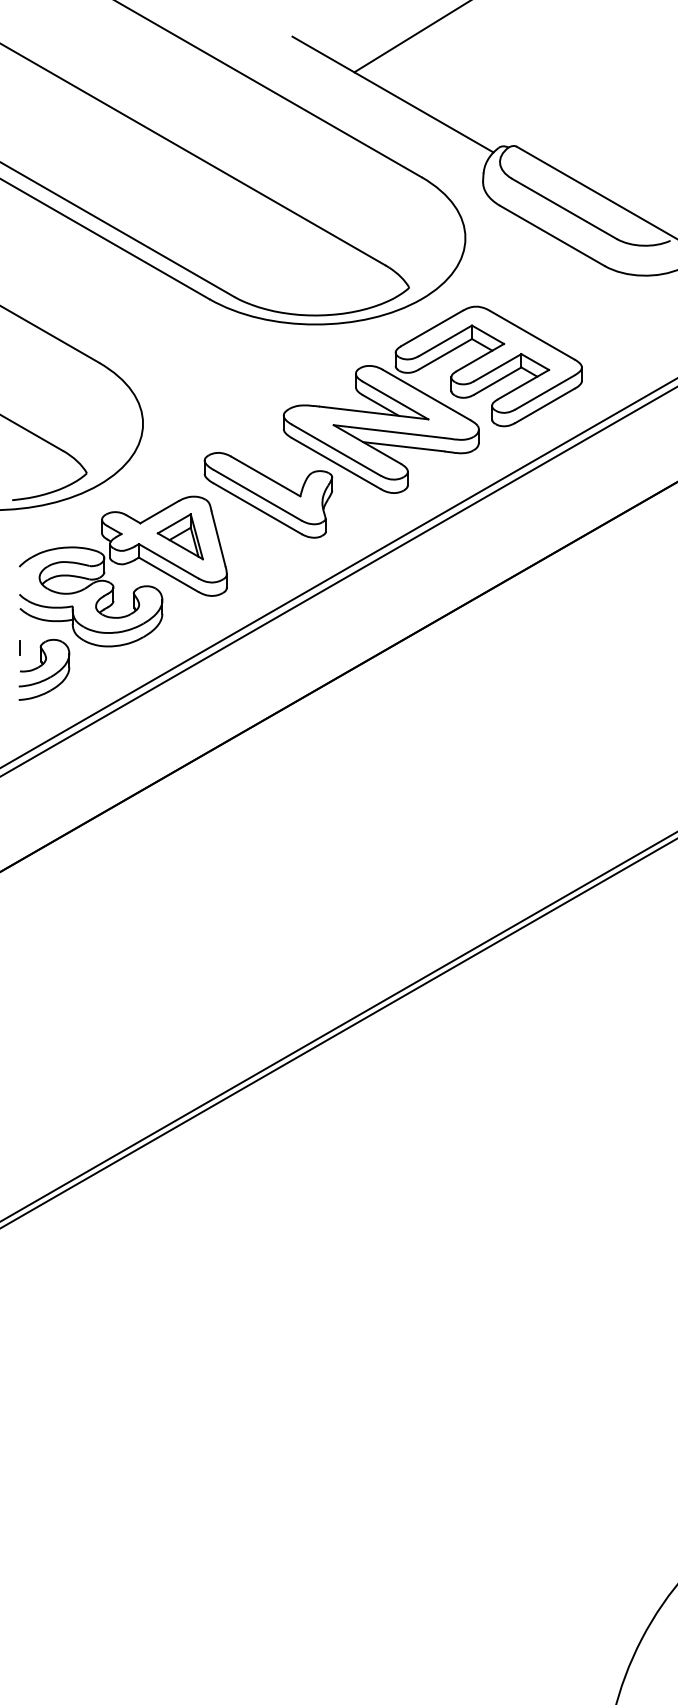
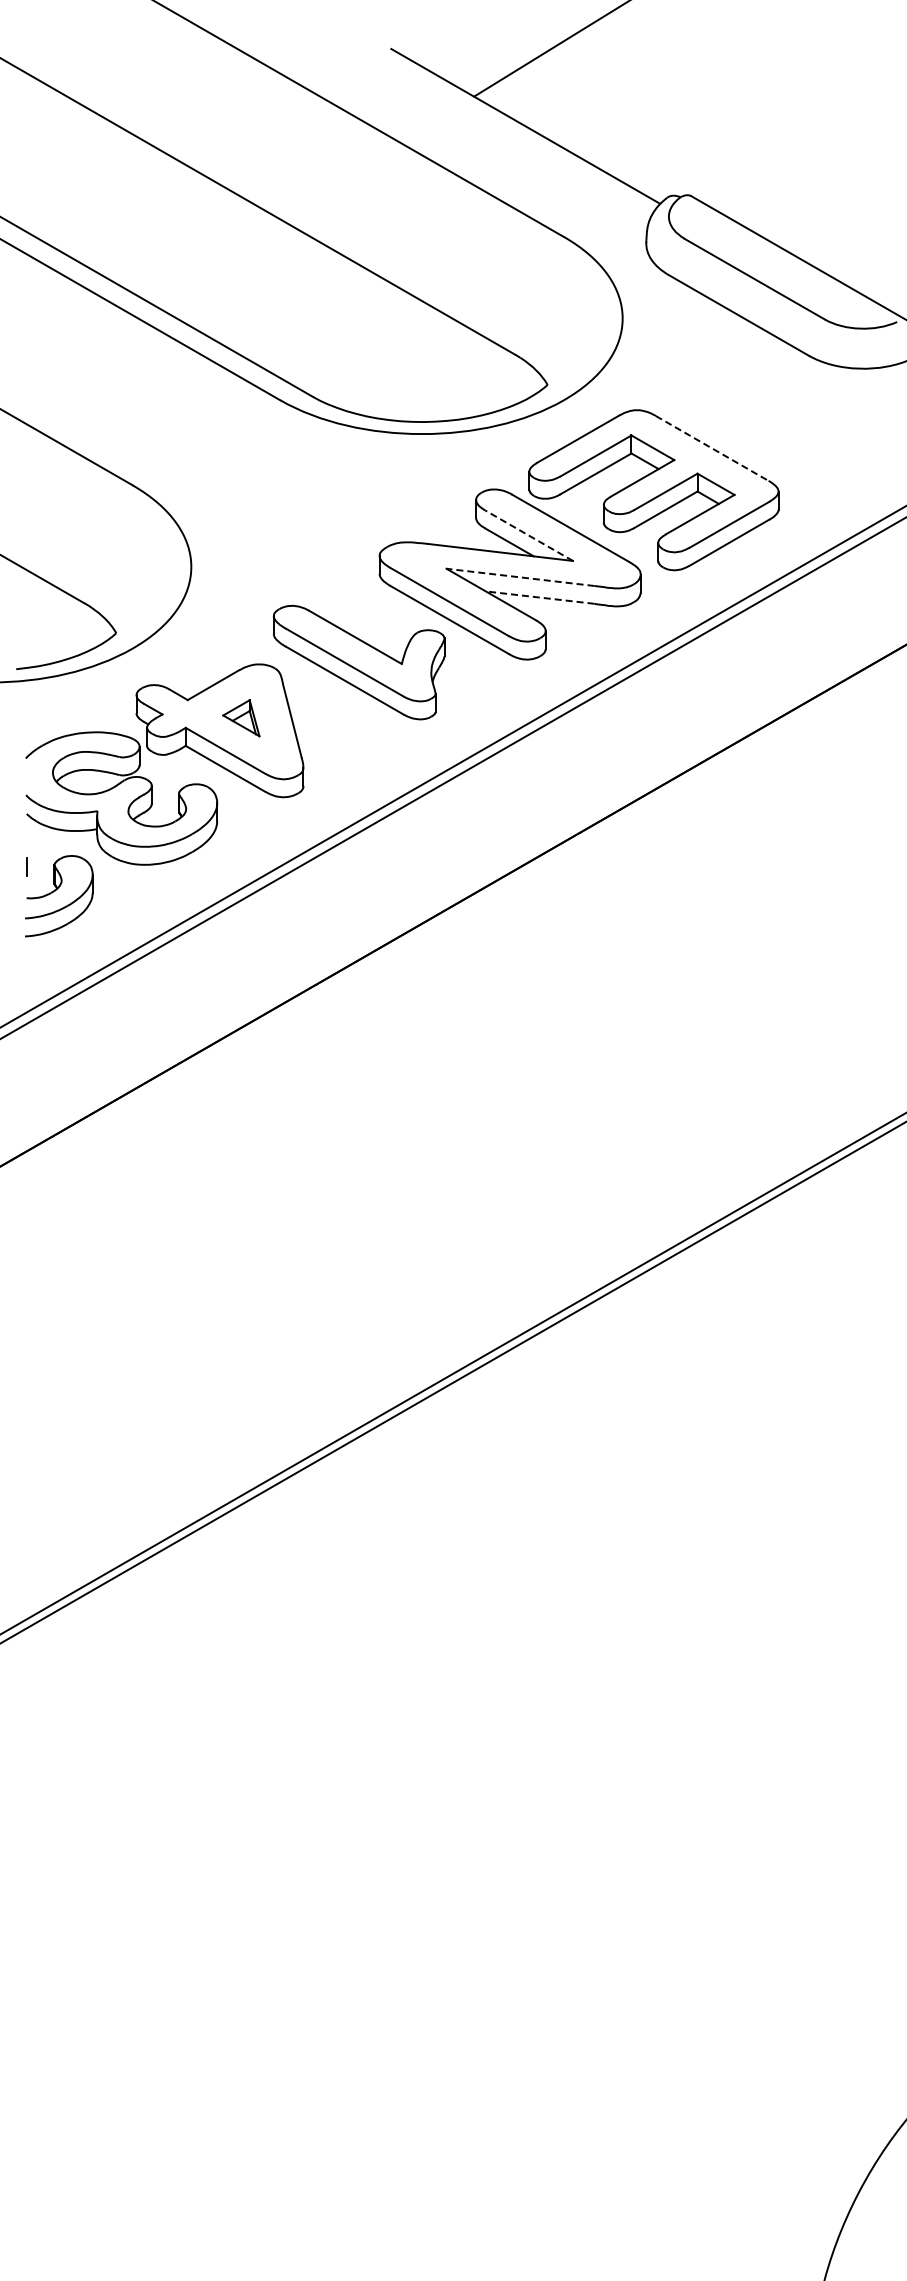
line: (532, 335) -> (712, 448), solid -> dashed
line: (395, 400) -> (529, 535), solid -> dashed
line: (389, 431) -> (520, 577), solid -> dashed
line: (404, 446) -> (540, 597), solid -> dashed
part: (180, 537) -> (241, 718), size x0.6

